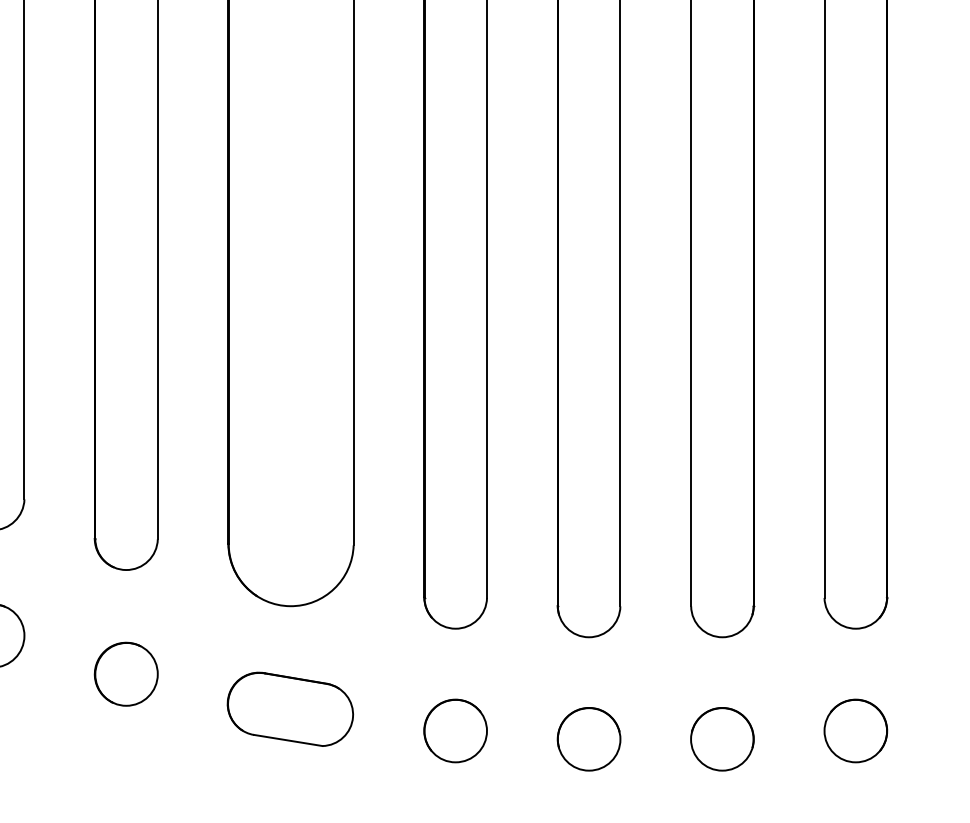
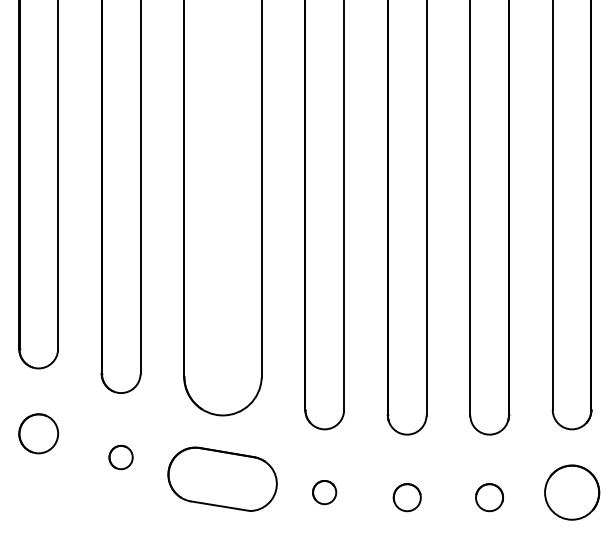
part: (125, 674) -> (120, 457), size x0.6
part: (290, 708) -> (222, 478), size x1.4
part: (455, 730) -> (324, 492), size x0.6
part: (854, 730) -> (571, 492), size x1.4
part: (589, 738) -> (407, 497), size x0.7
part: (722, 738) -> (489, 497), size x0.7

